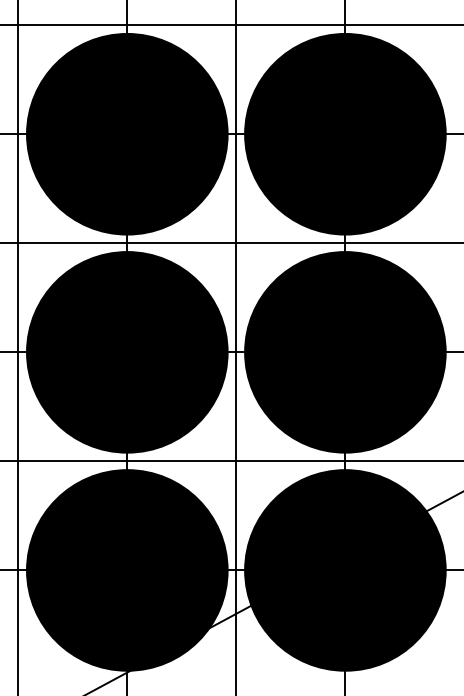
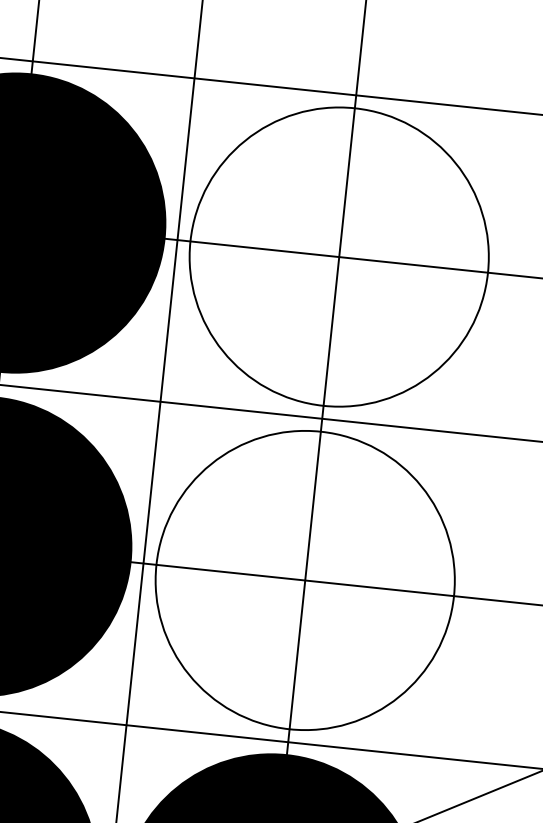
fill: (345, 133) -> (339, 255), removed
fill: (345, 352) -> (305, 580), removed

